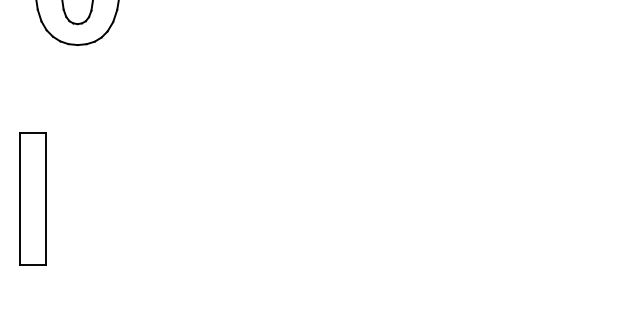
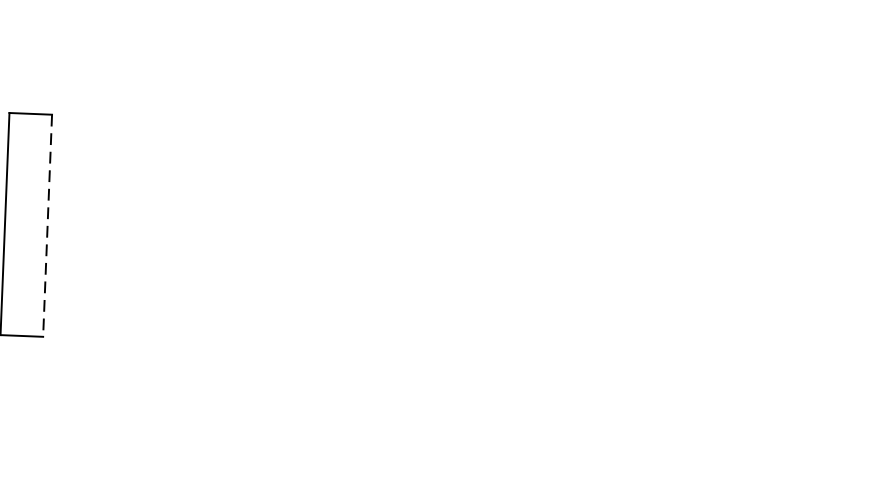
line: (45, 198) -> (47, 224), solid -> dashed

